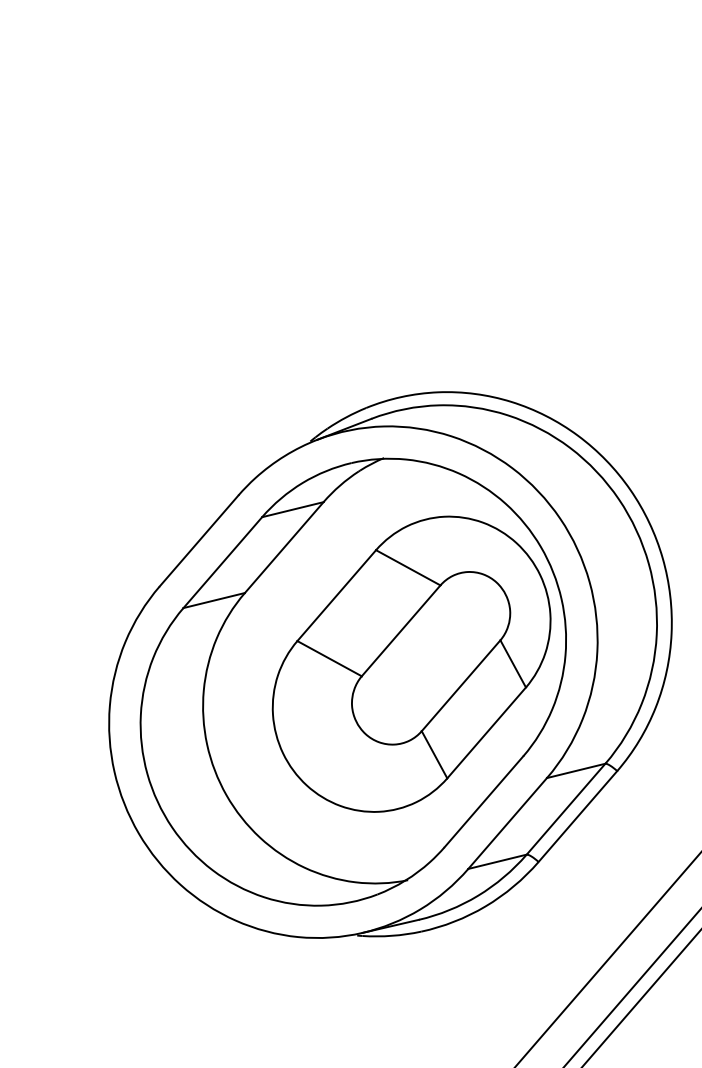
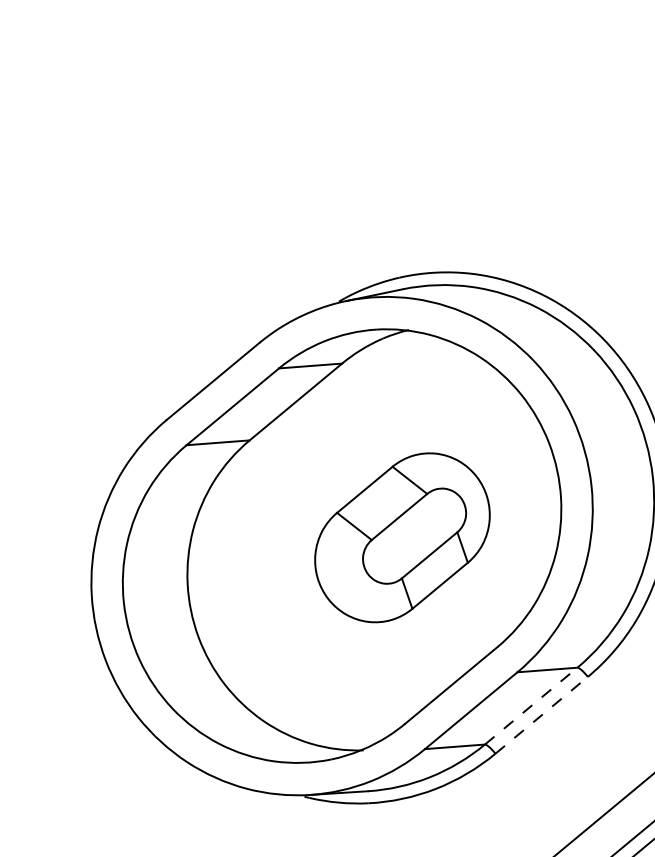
part: (411, 663) -> (402, 537), size x0.6
line: (566, 808) -> (531, 705), solid -> dashed
line: (578, 816) -> (542, 715), solid -> dashed

